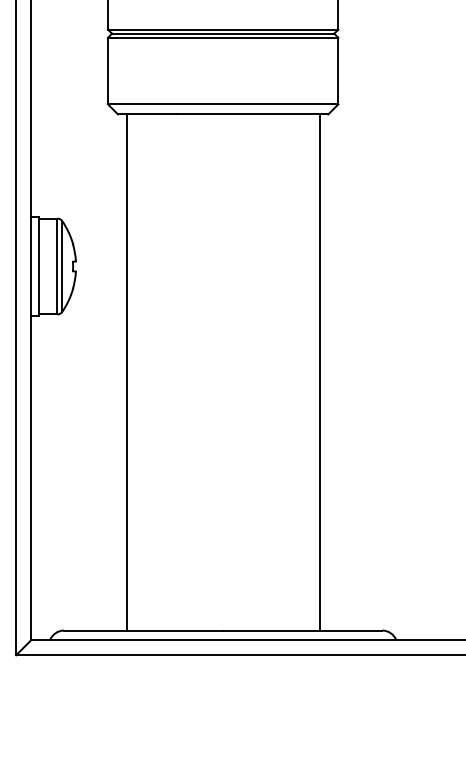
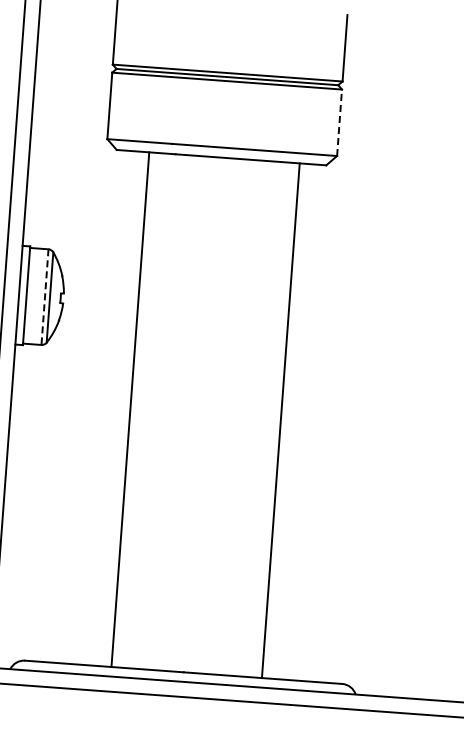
line: (338, 70) -> (339, 122), solid -> dashed
line: (57, 266) -> (45, 297), solid -> dashed
line: (126, 372) -> (130, 409), moved
line: (319, 372) -> (280, 420), moved

